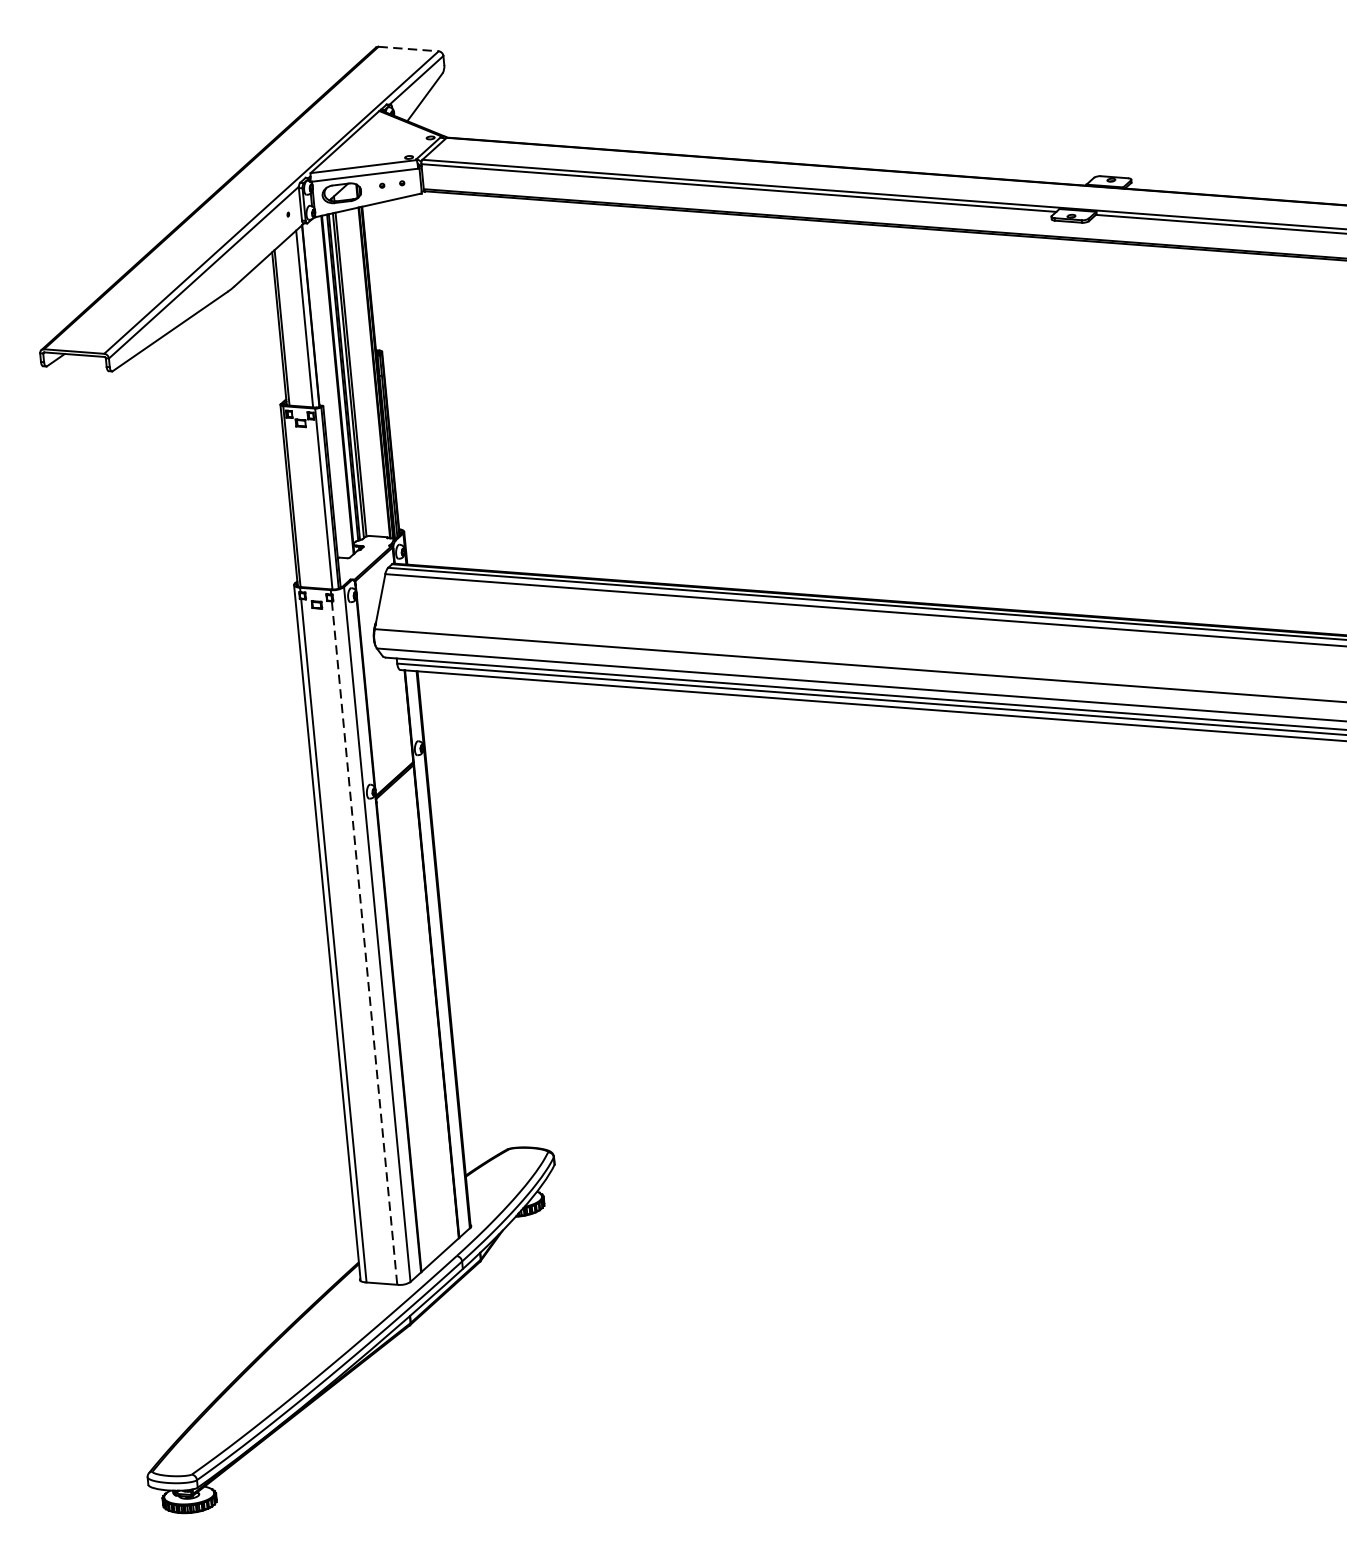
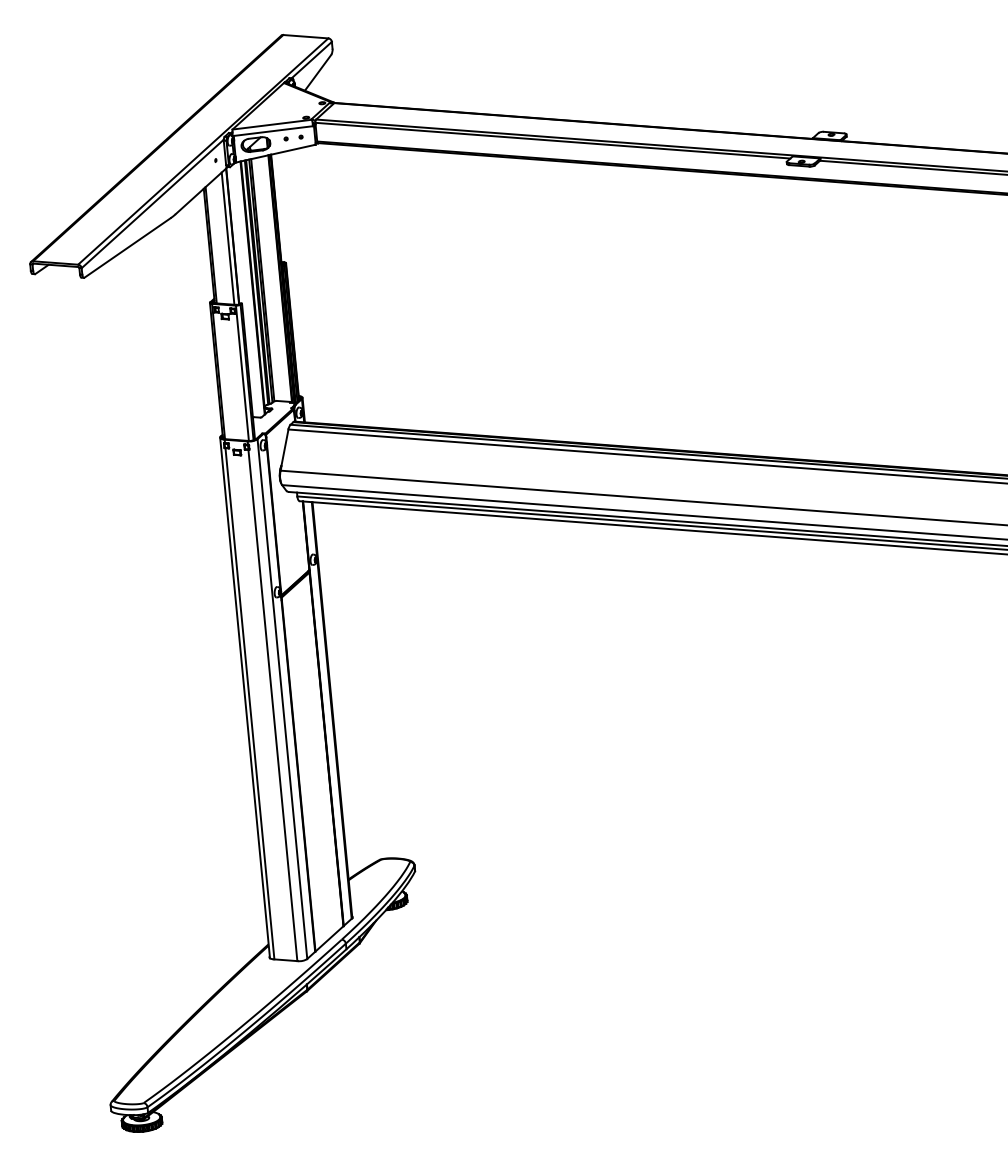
line: (408, 48) -> (305, 36), dashed -> solid
line: (364, 943) -> (272, 705), dashed -> solid

